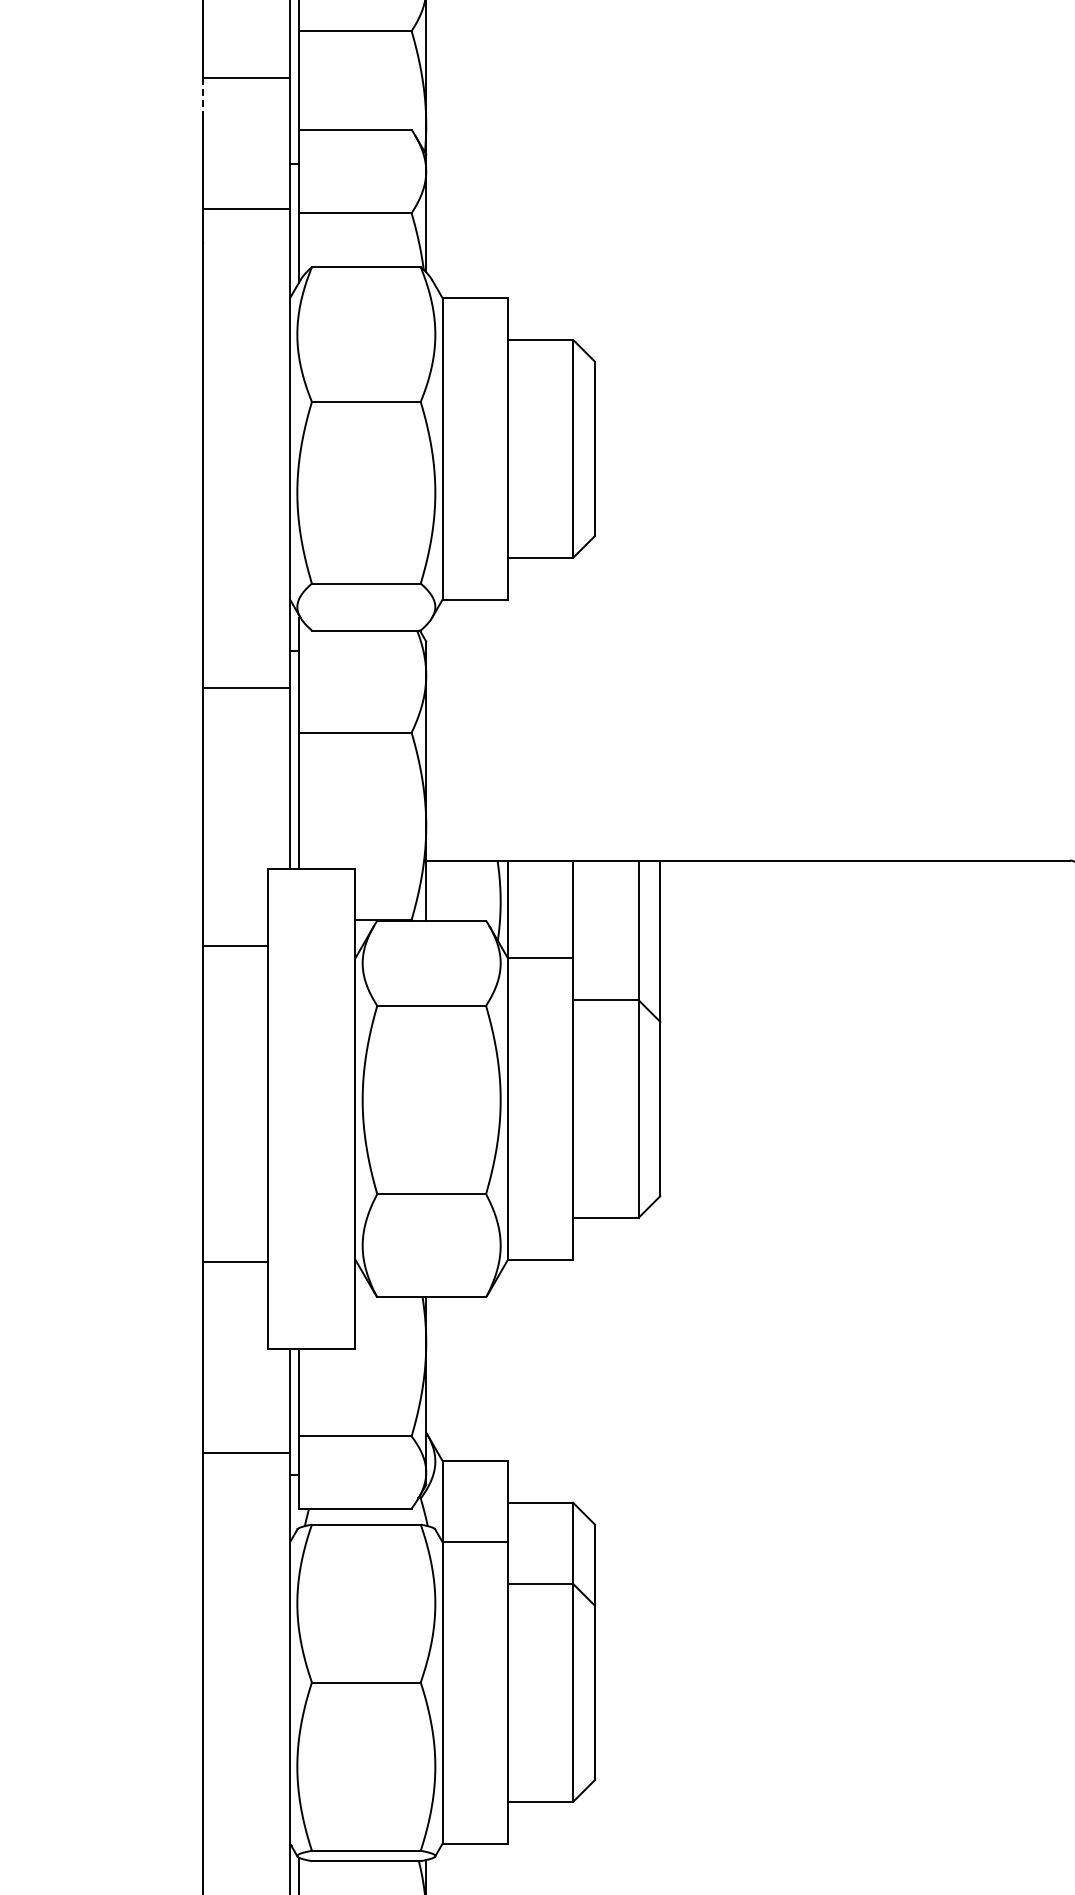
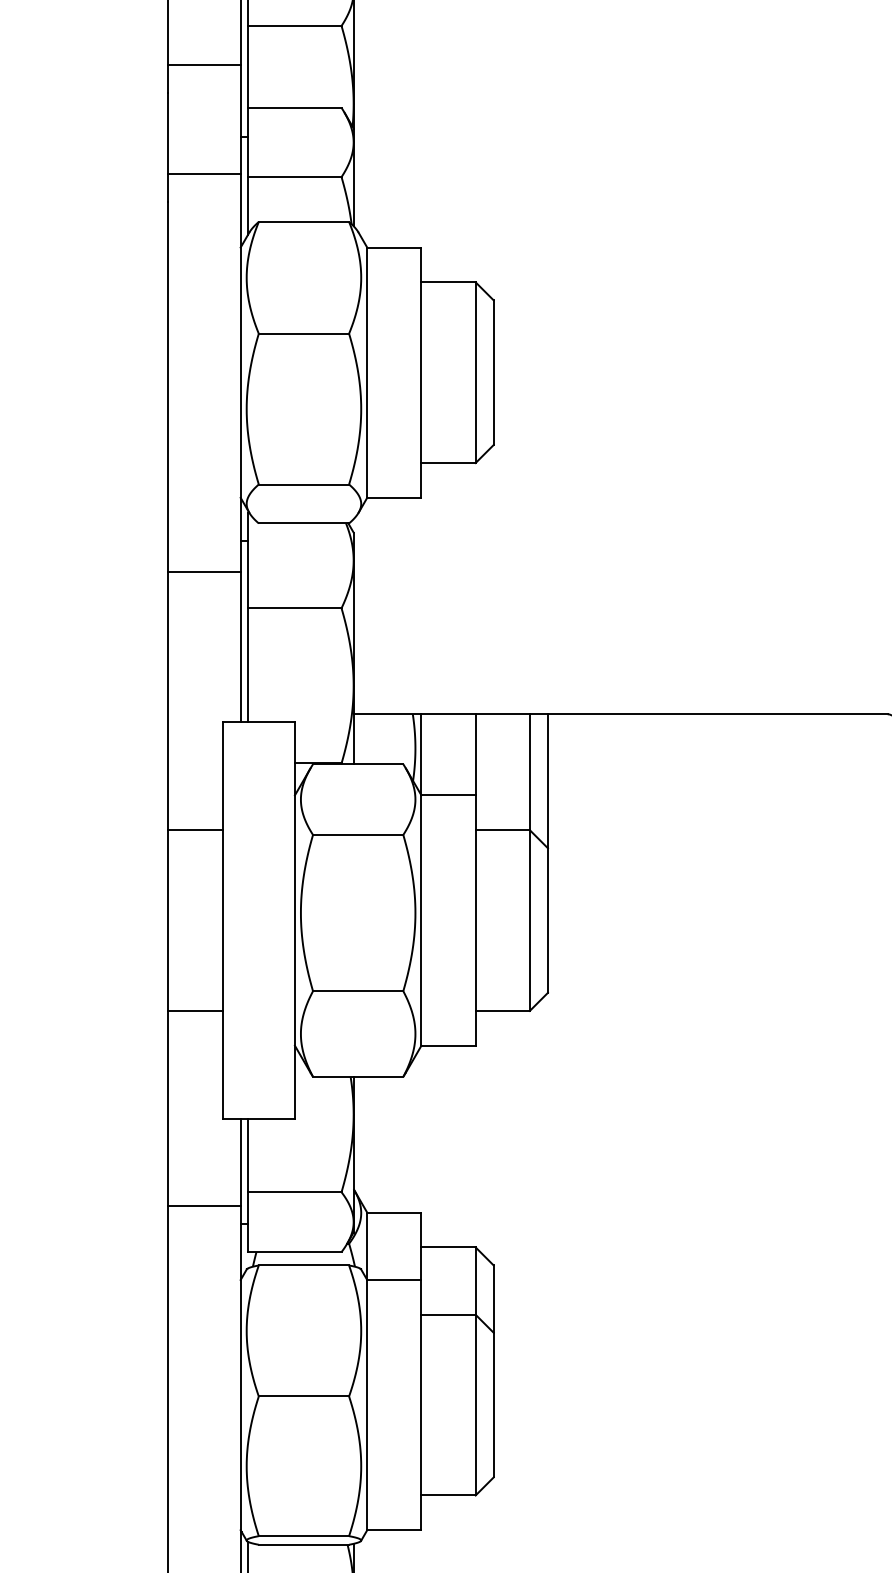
line: (203, 95) -> (168, 79), dashed -> solid
line: (235, 946) -> (195, 830), moved
line: (235, 1261) -> (195, 1010), moved

